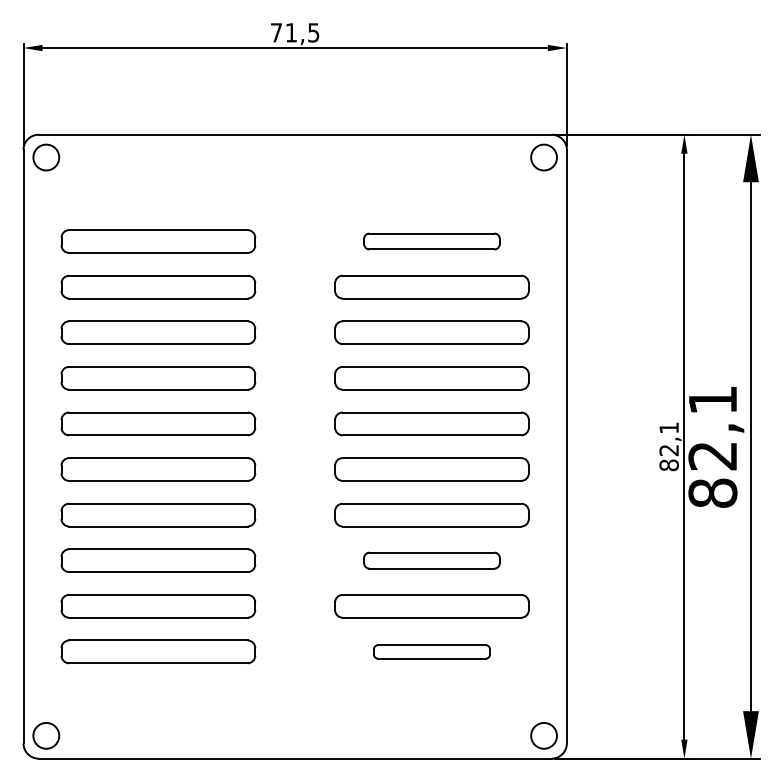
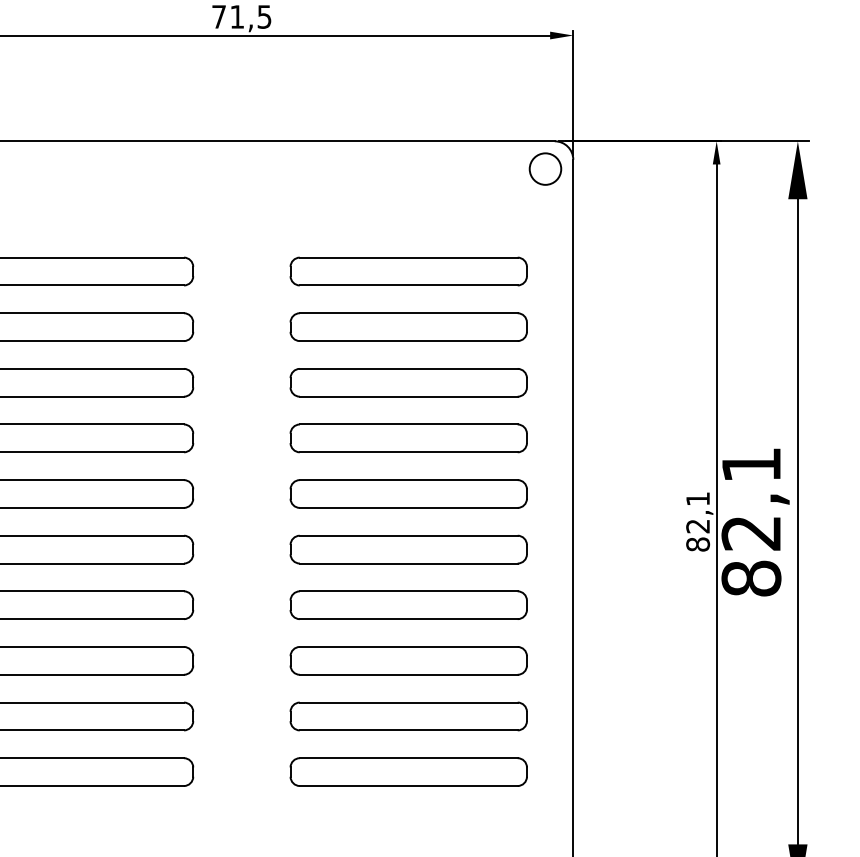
part: (431, 241) -> (408, 271), size x1.43
part: (431, 560) -> (408, 660), size x1.43
part: (431, 651) -> (408, 771), size x1.67

